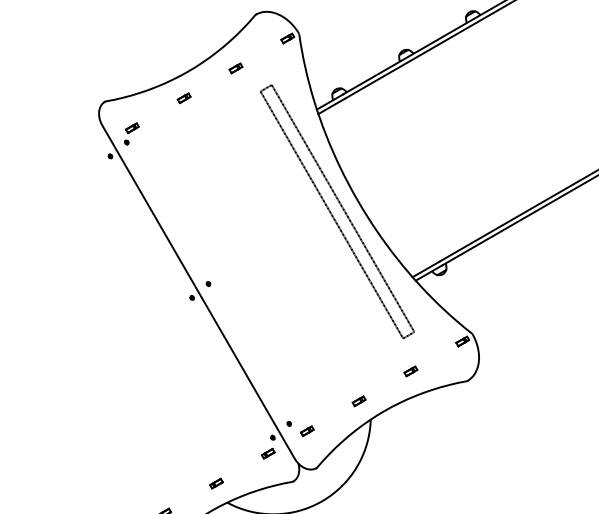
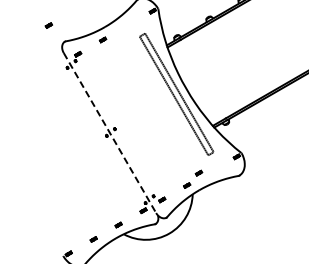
part: (235, 68) -> (48, 25), moved
line: (199, 293) -> (110, 133), solid -> dashed
part: (409, 370) -> (198, 172), moved

